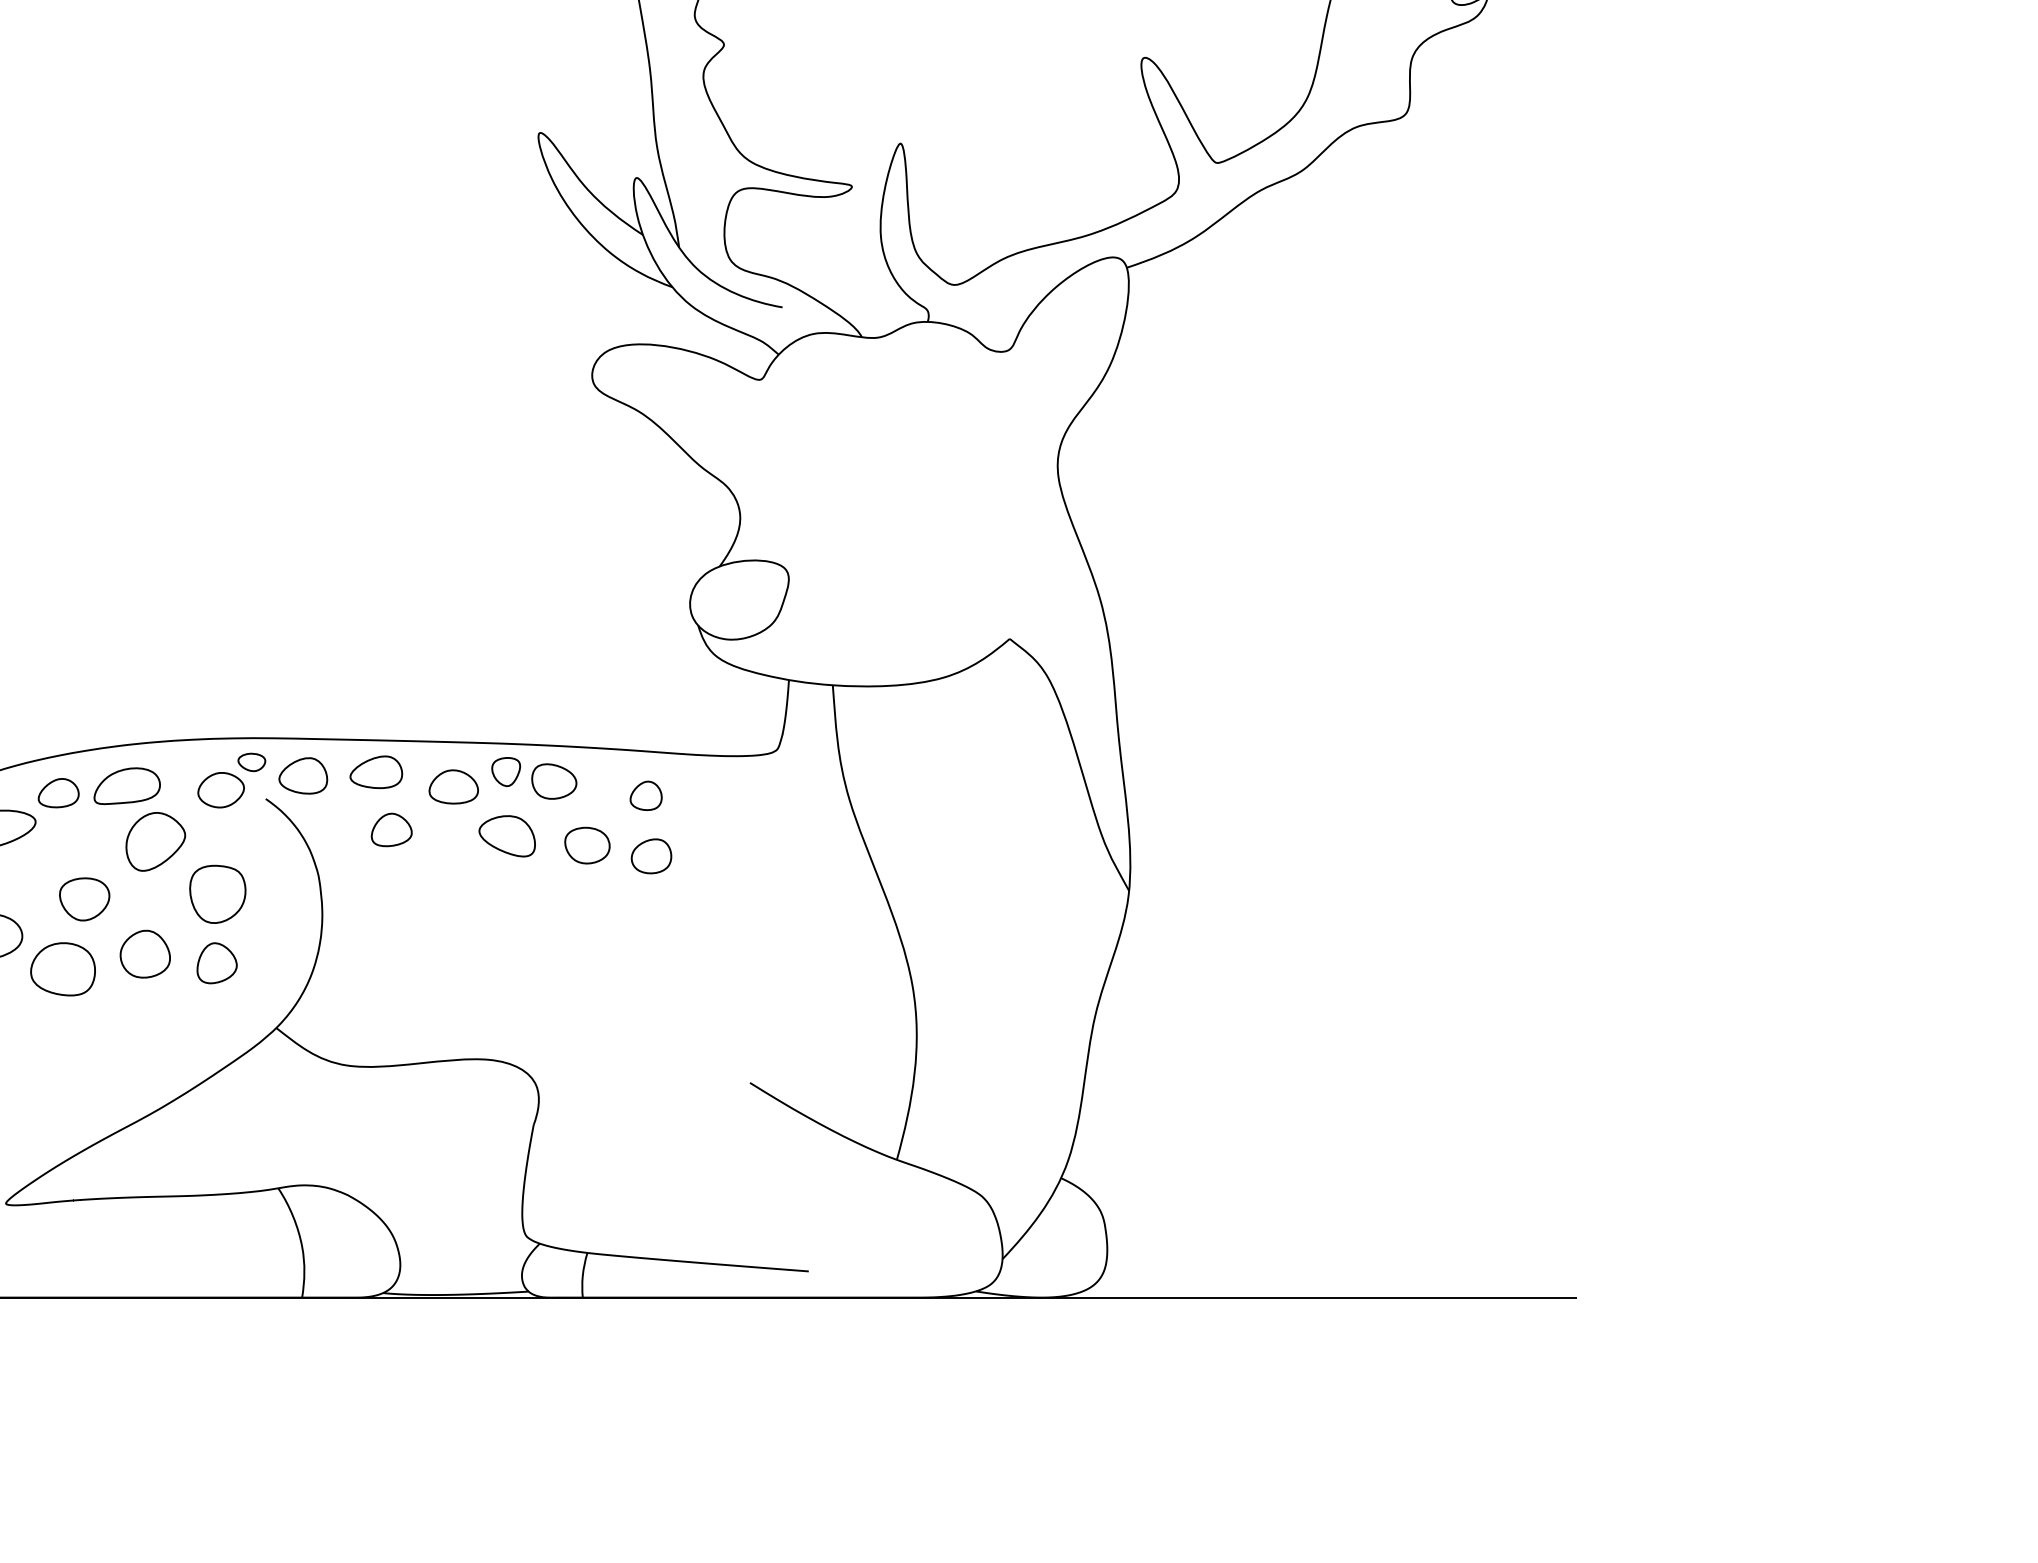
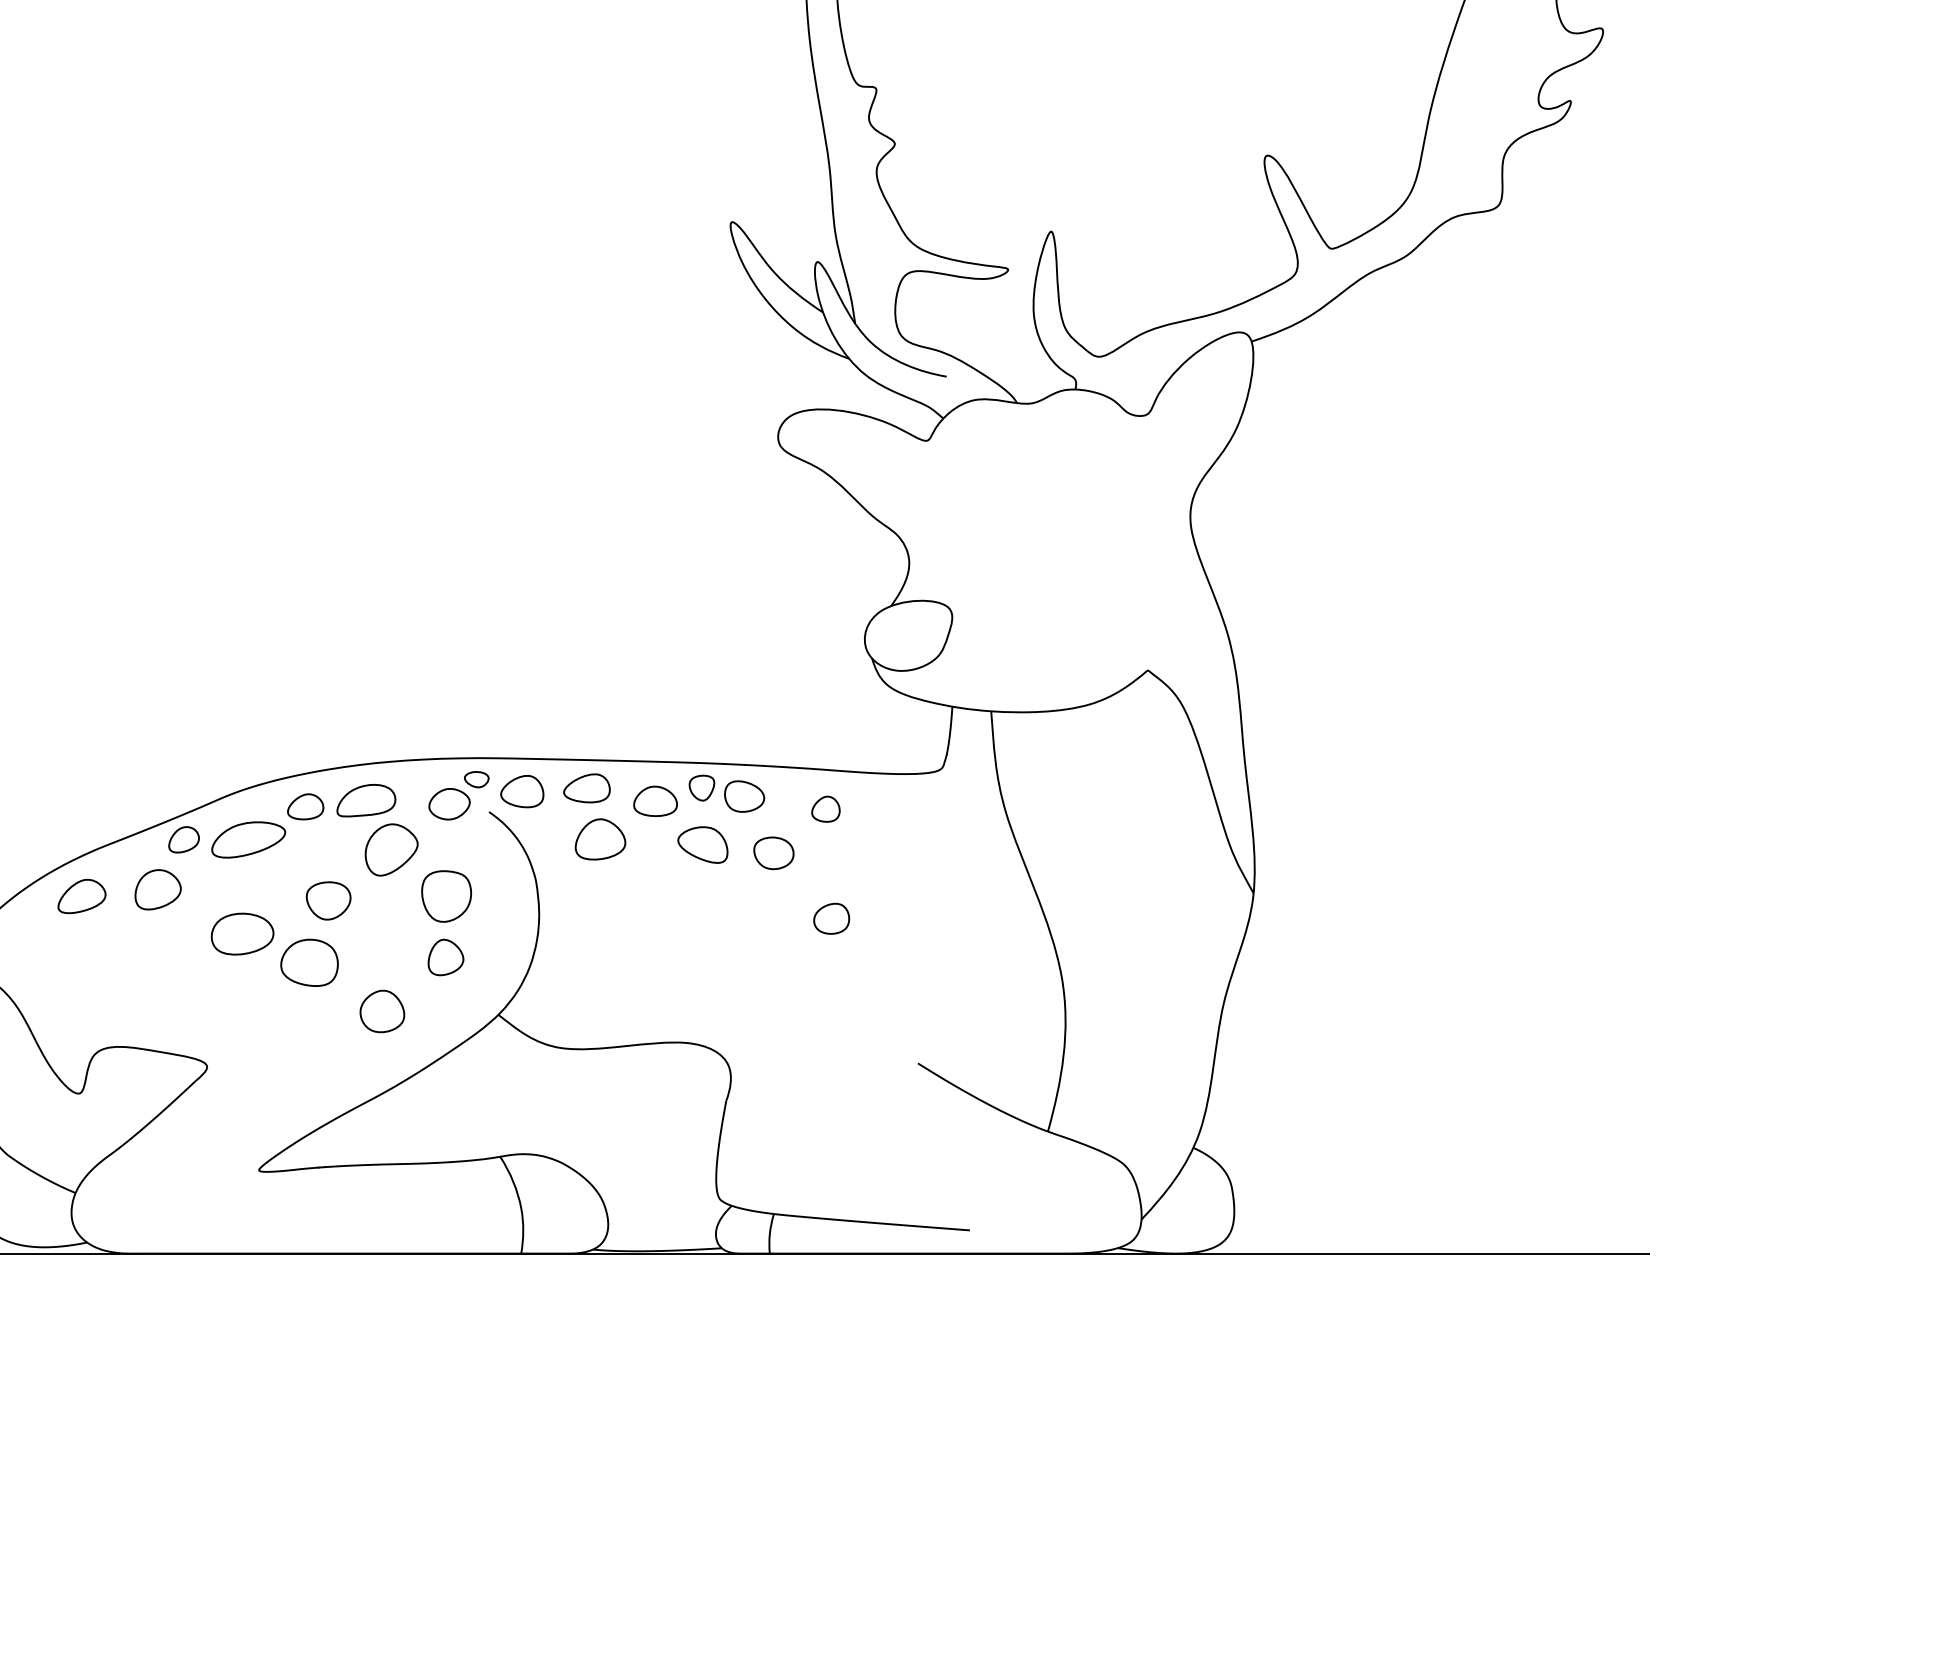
part: (391, 830) -> (600, 839), size x1.4
part: (651, 855) -> (831, 918), moved
part: (145, 954) -> (382, 1011), moved

